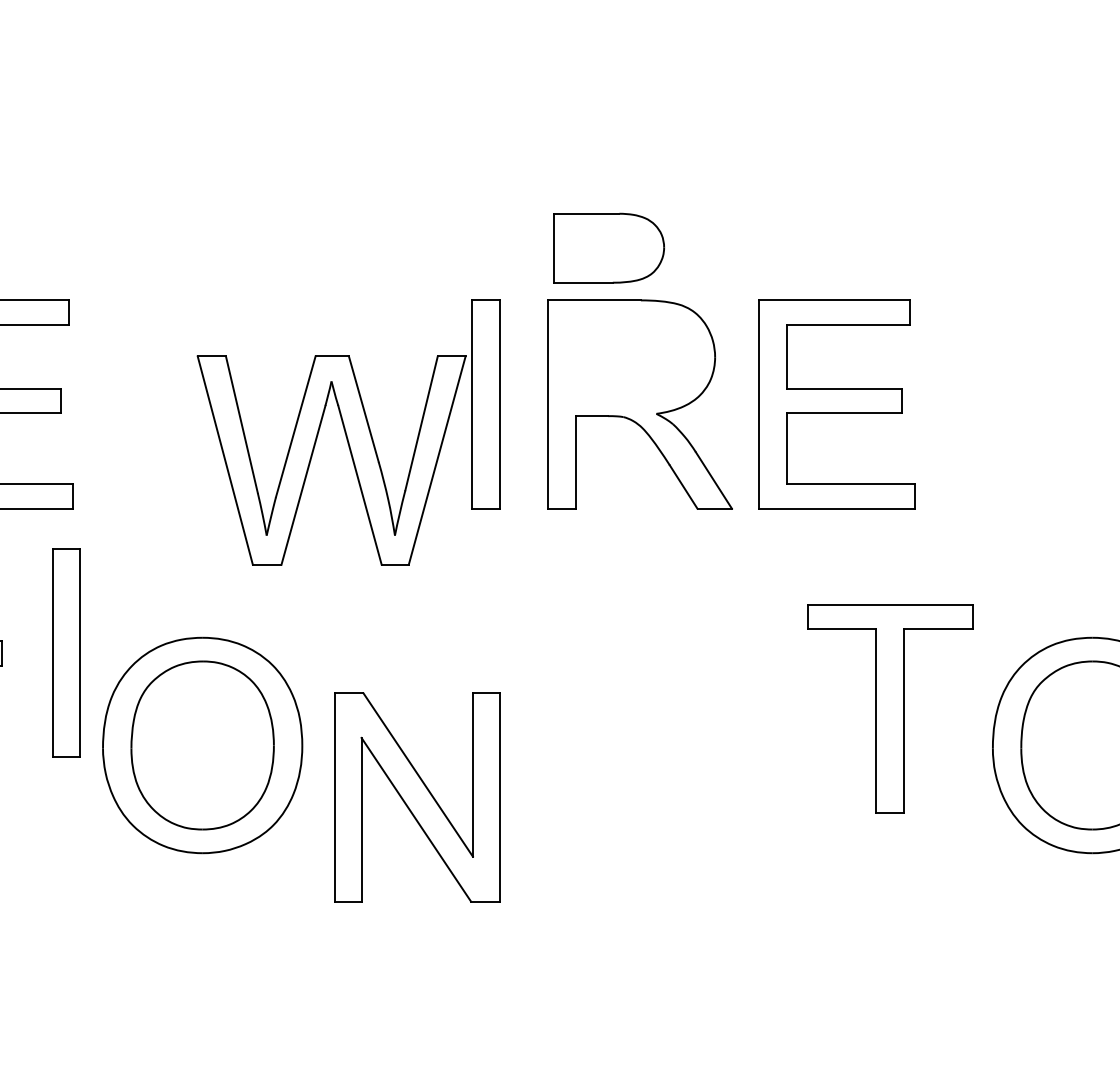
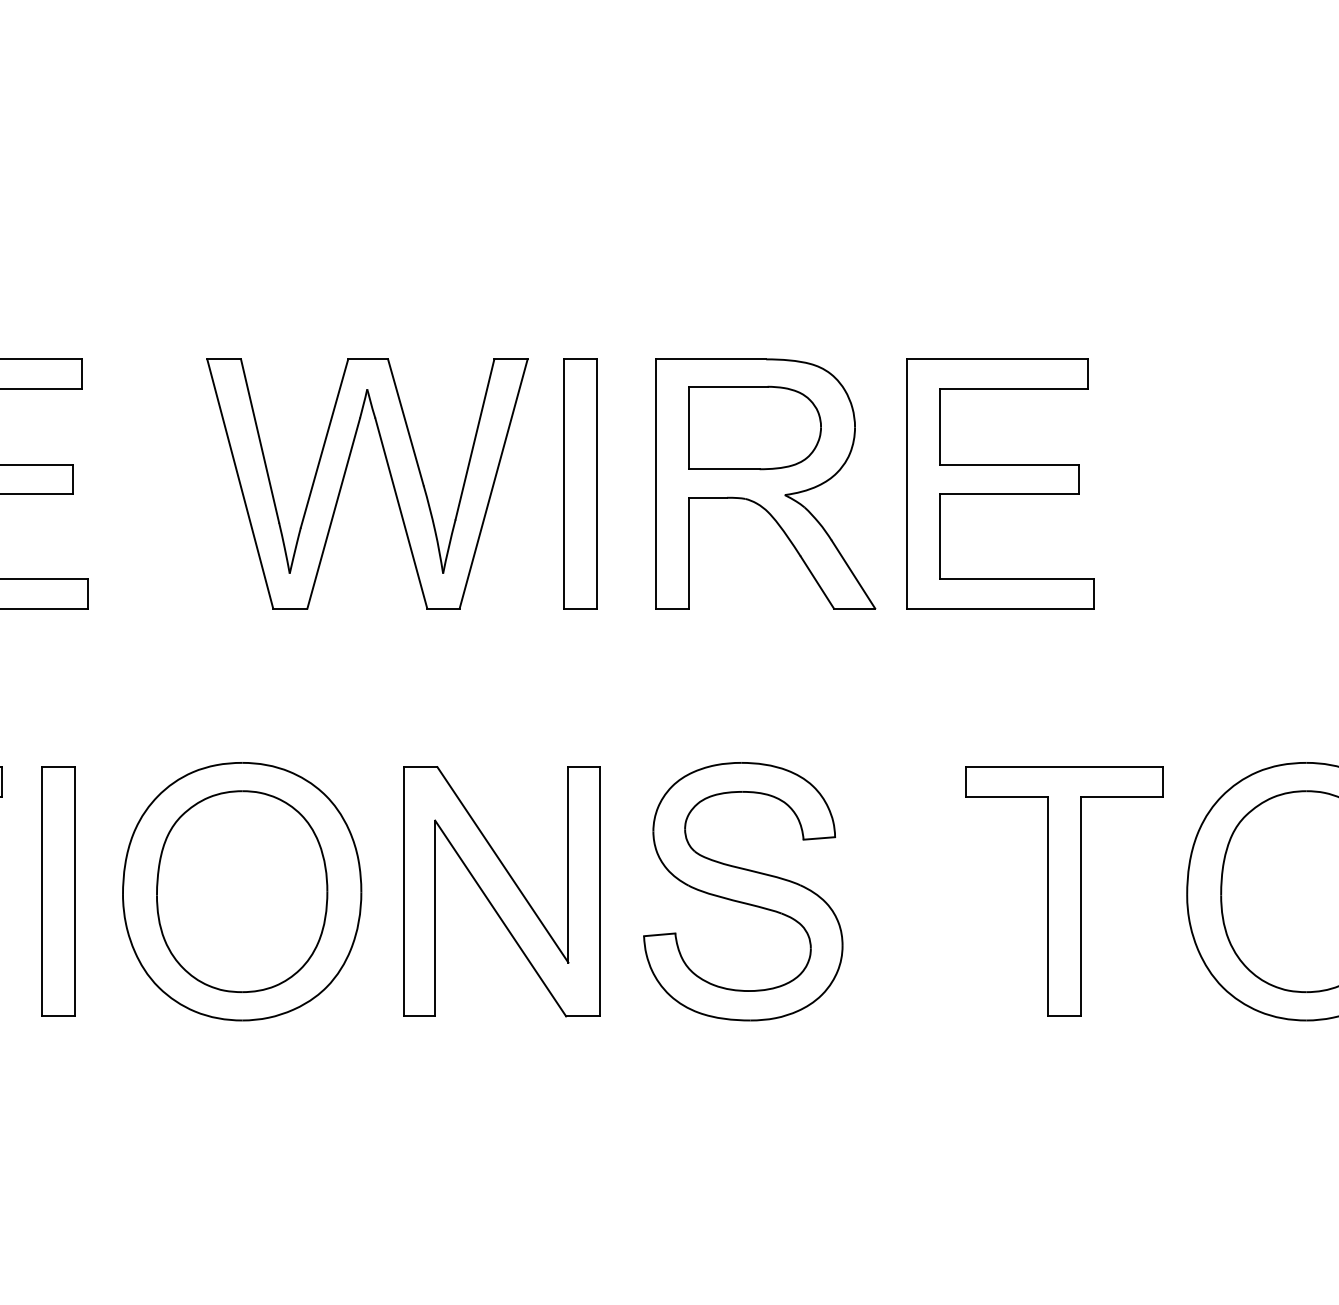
part: (608, 247) -> (754, 427), moved
part: (312, 456) -> (344, 479), moved
part: (66, 652) -> (58, 891), moved
part: (890, 708) -> (1064, 891), moved
part: (621, 745) -> (743, 891), added
part: (417, 797) -> (501, 891), moved

